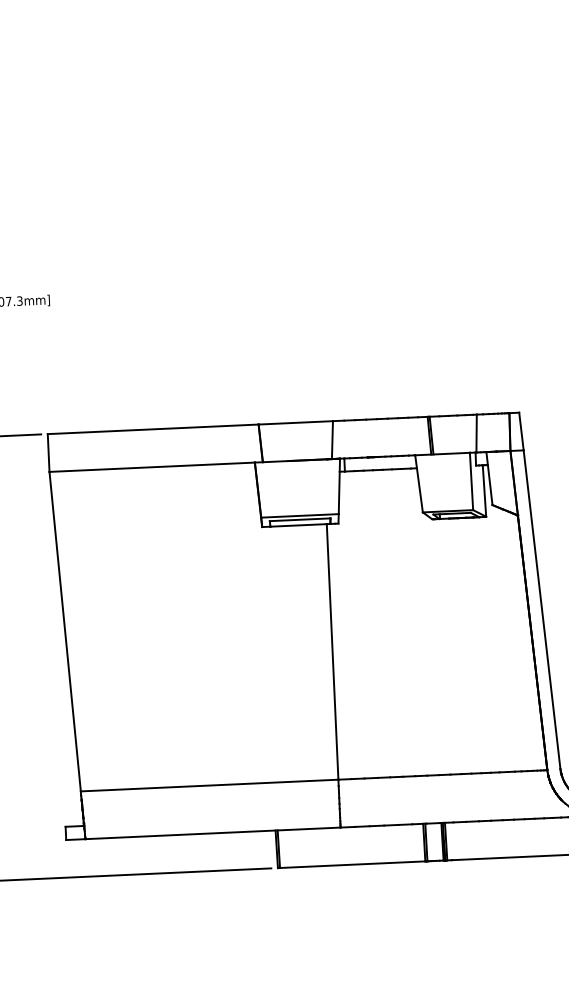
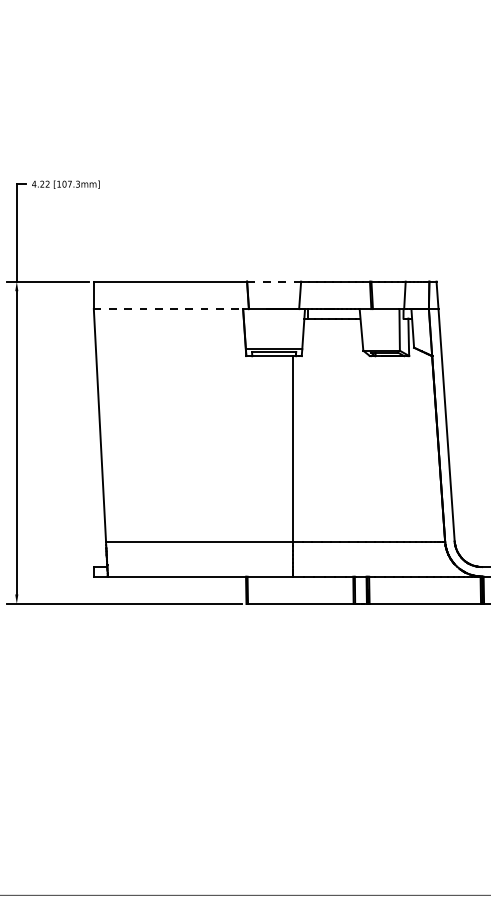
line: (294, 422) -> (273, 281), solid -> dashed
line: (152, 467) -> (168, 309), solid -> dashed

